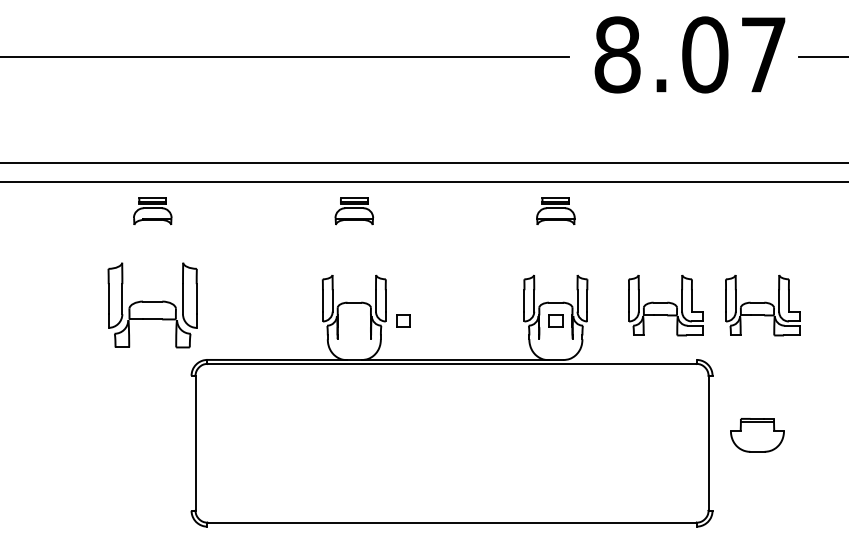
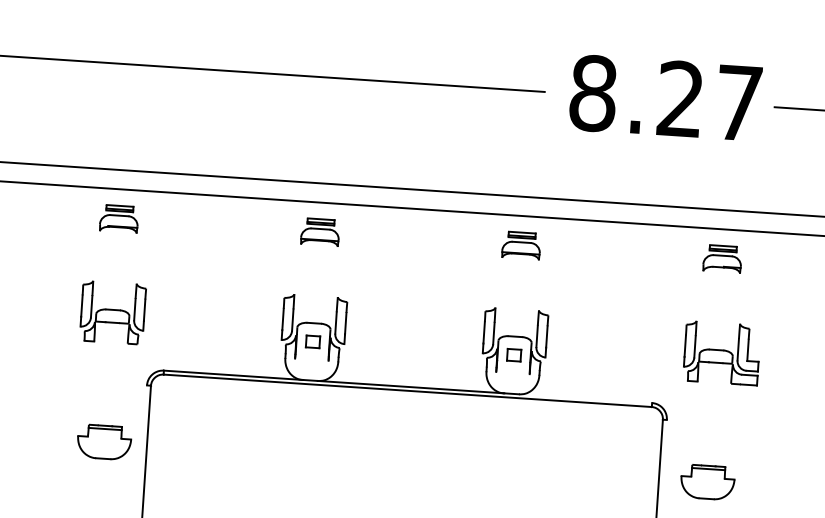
text: (705, 54) -> (681, 98), 8.07 -> 8.27
part: (757, 211) -> (722, 259), added
part: (152, 305) -> (112, 312), size x0.71
part: (665, 305) -> (624, 346), removed
part: (403, 320) -> (313, 341), moved
part: (152, 435) -> (104, 442), added

